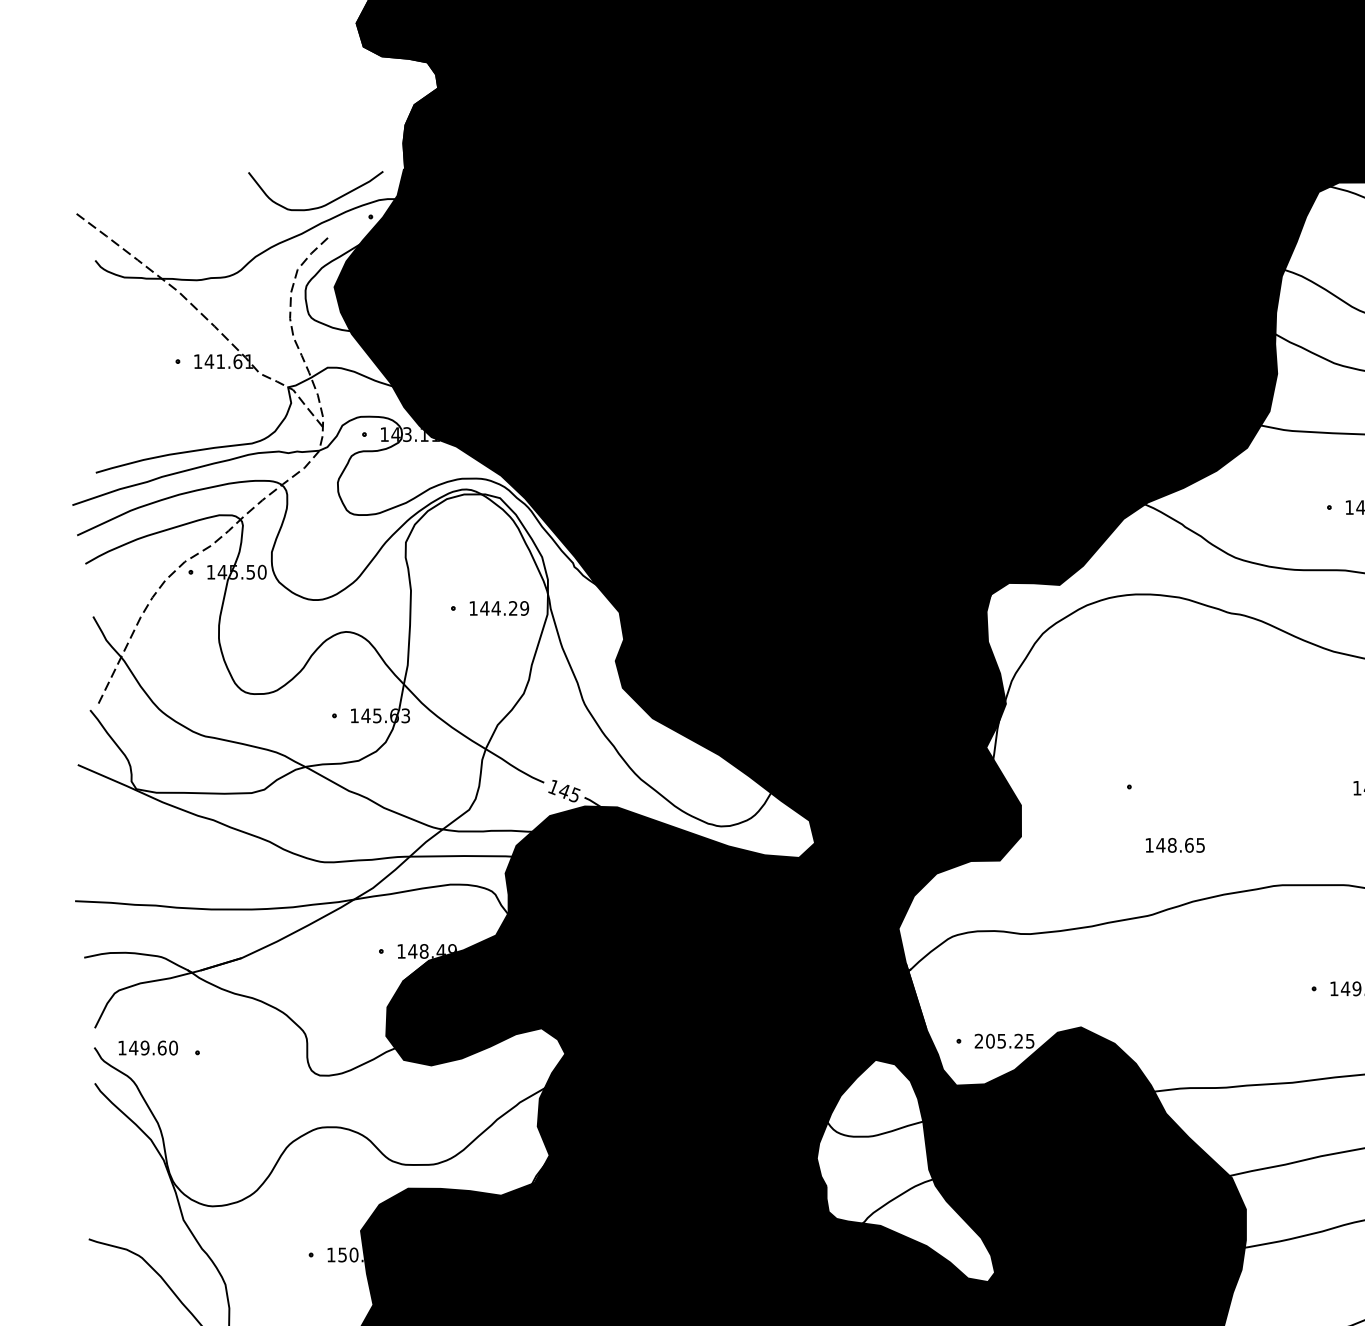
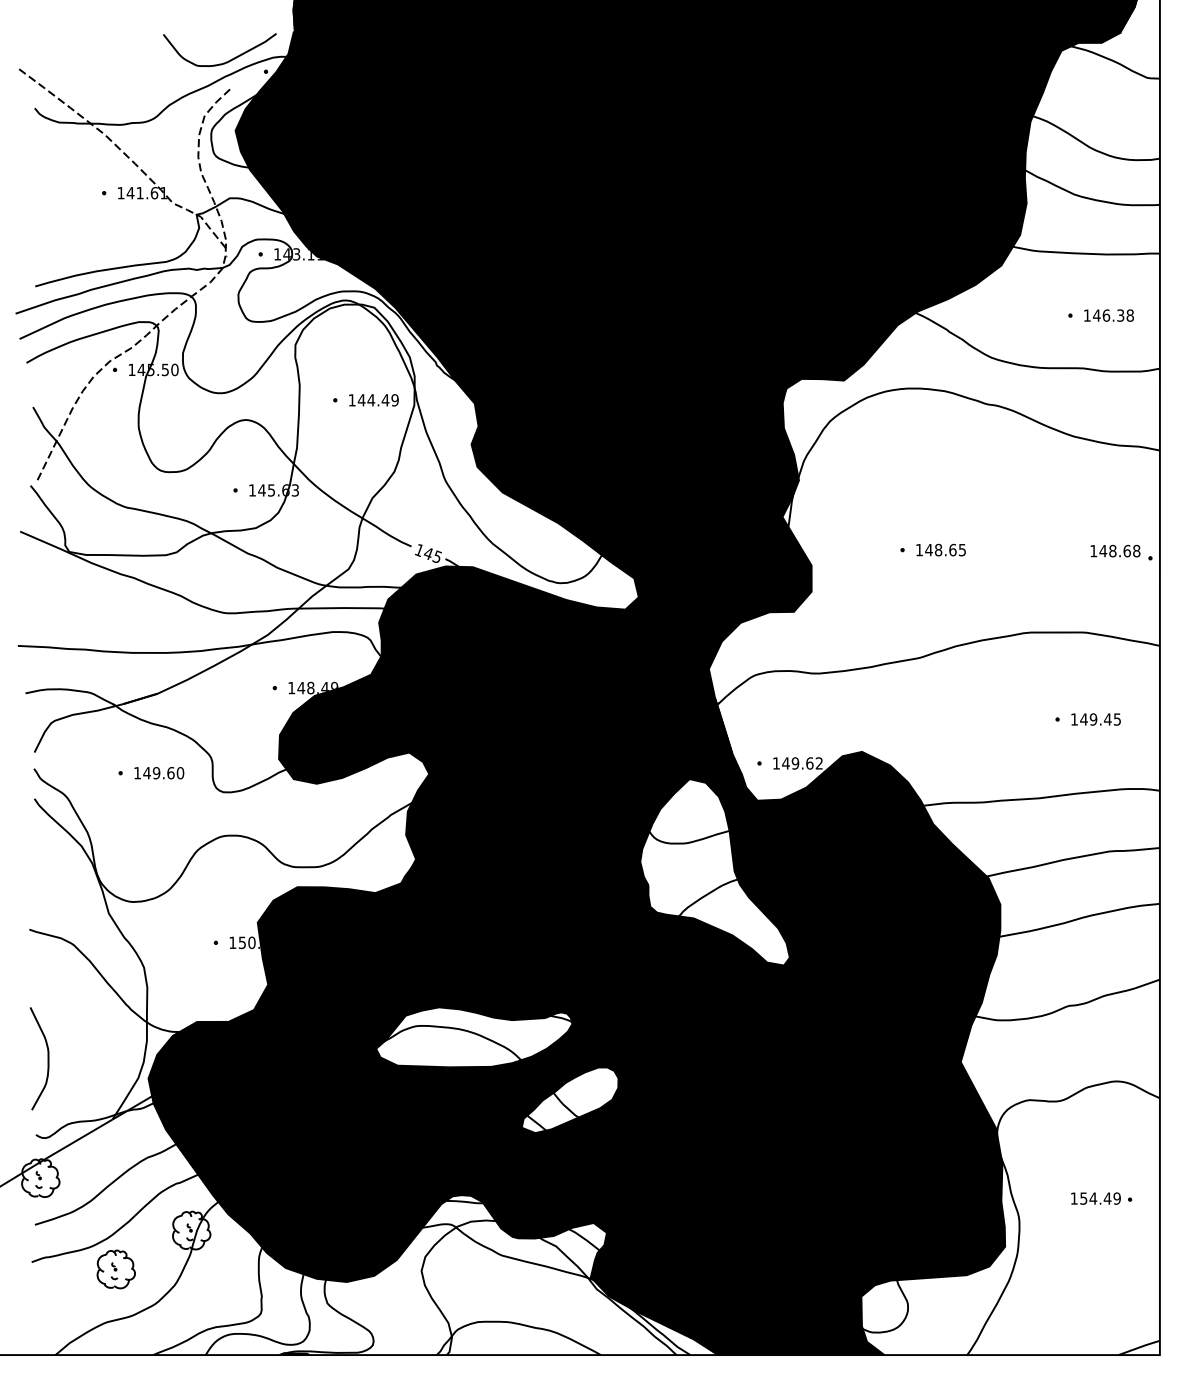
text: (513, 608) -> (385, 400), 144.29 -> 144.49
text: (1174, 844) -> (940, 549), moved
text: (1004, 1041) -> (797, 763), 205.25 -> 149.62
text: (148, 1048) -> (159, 773), moved

